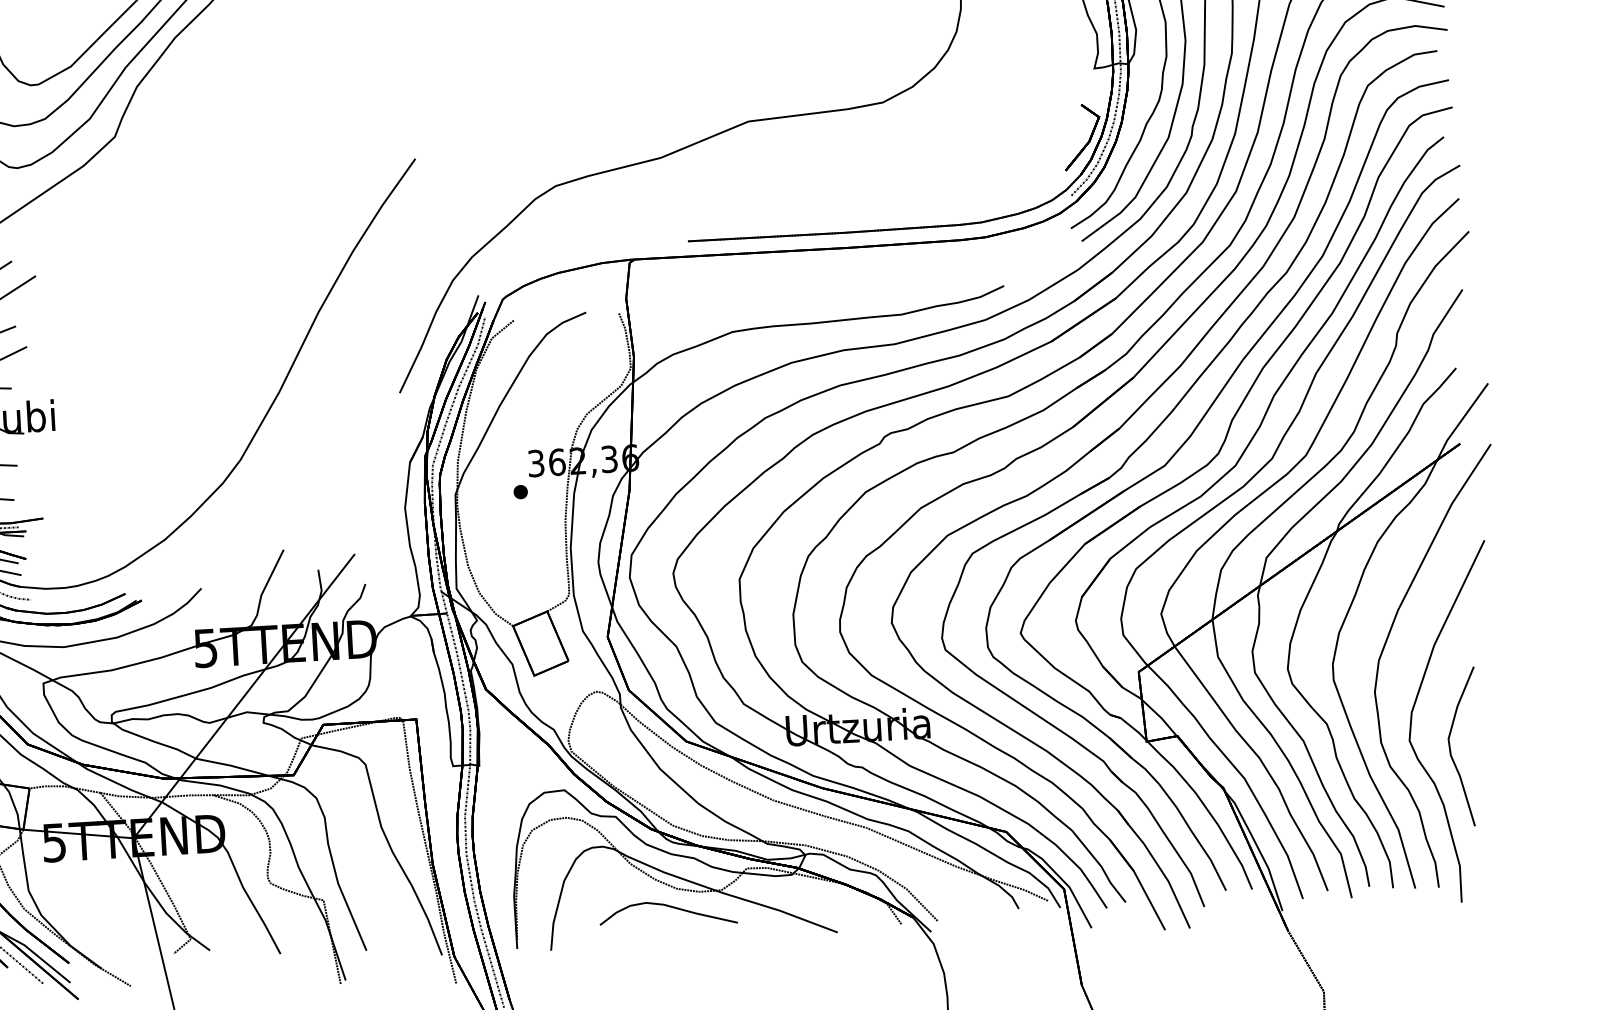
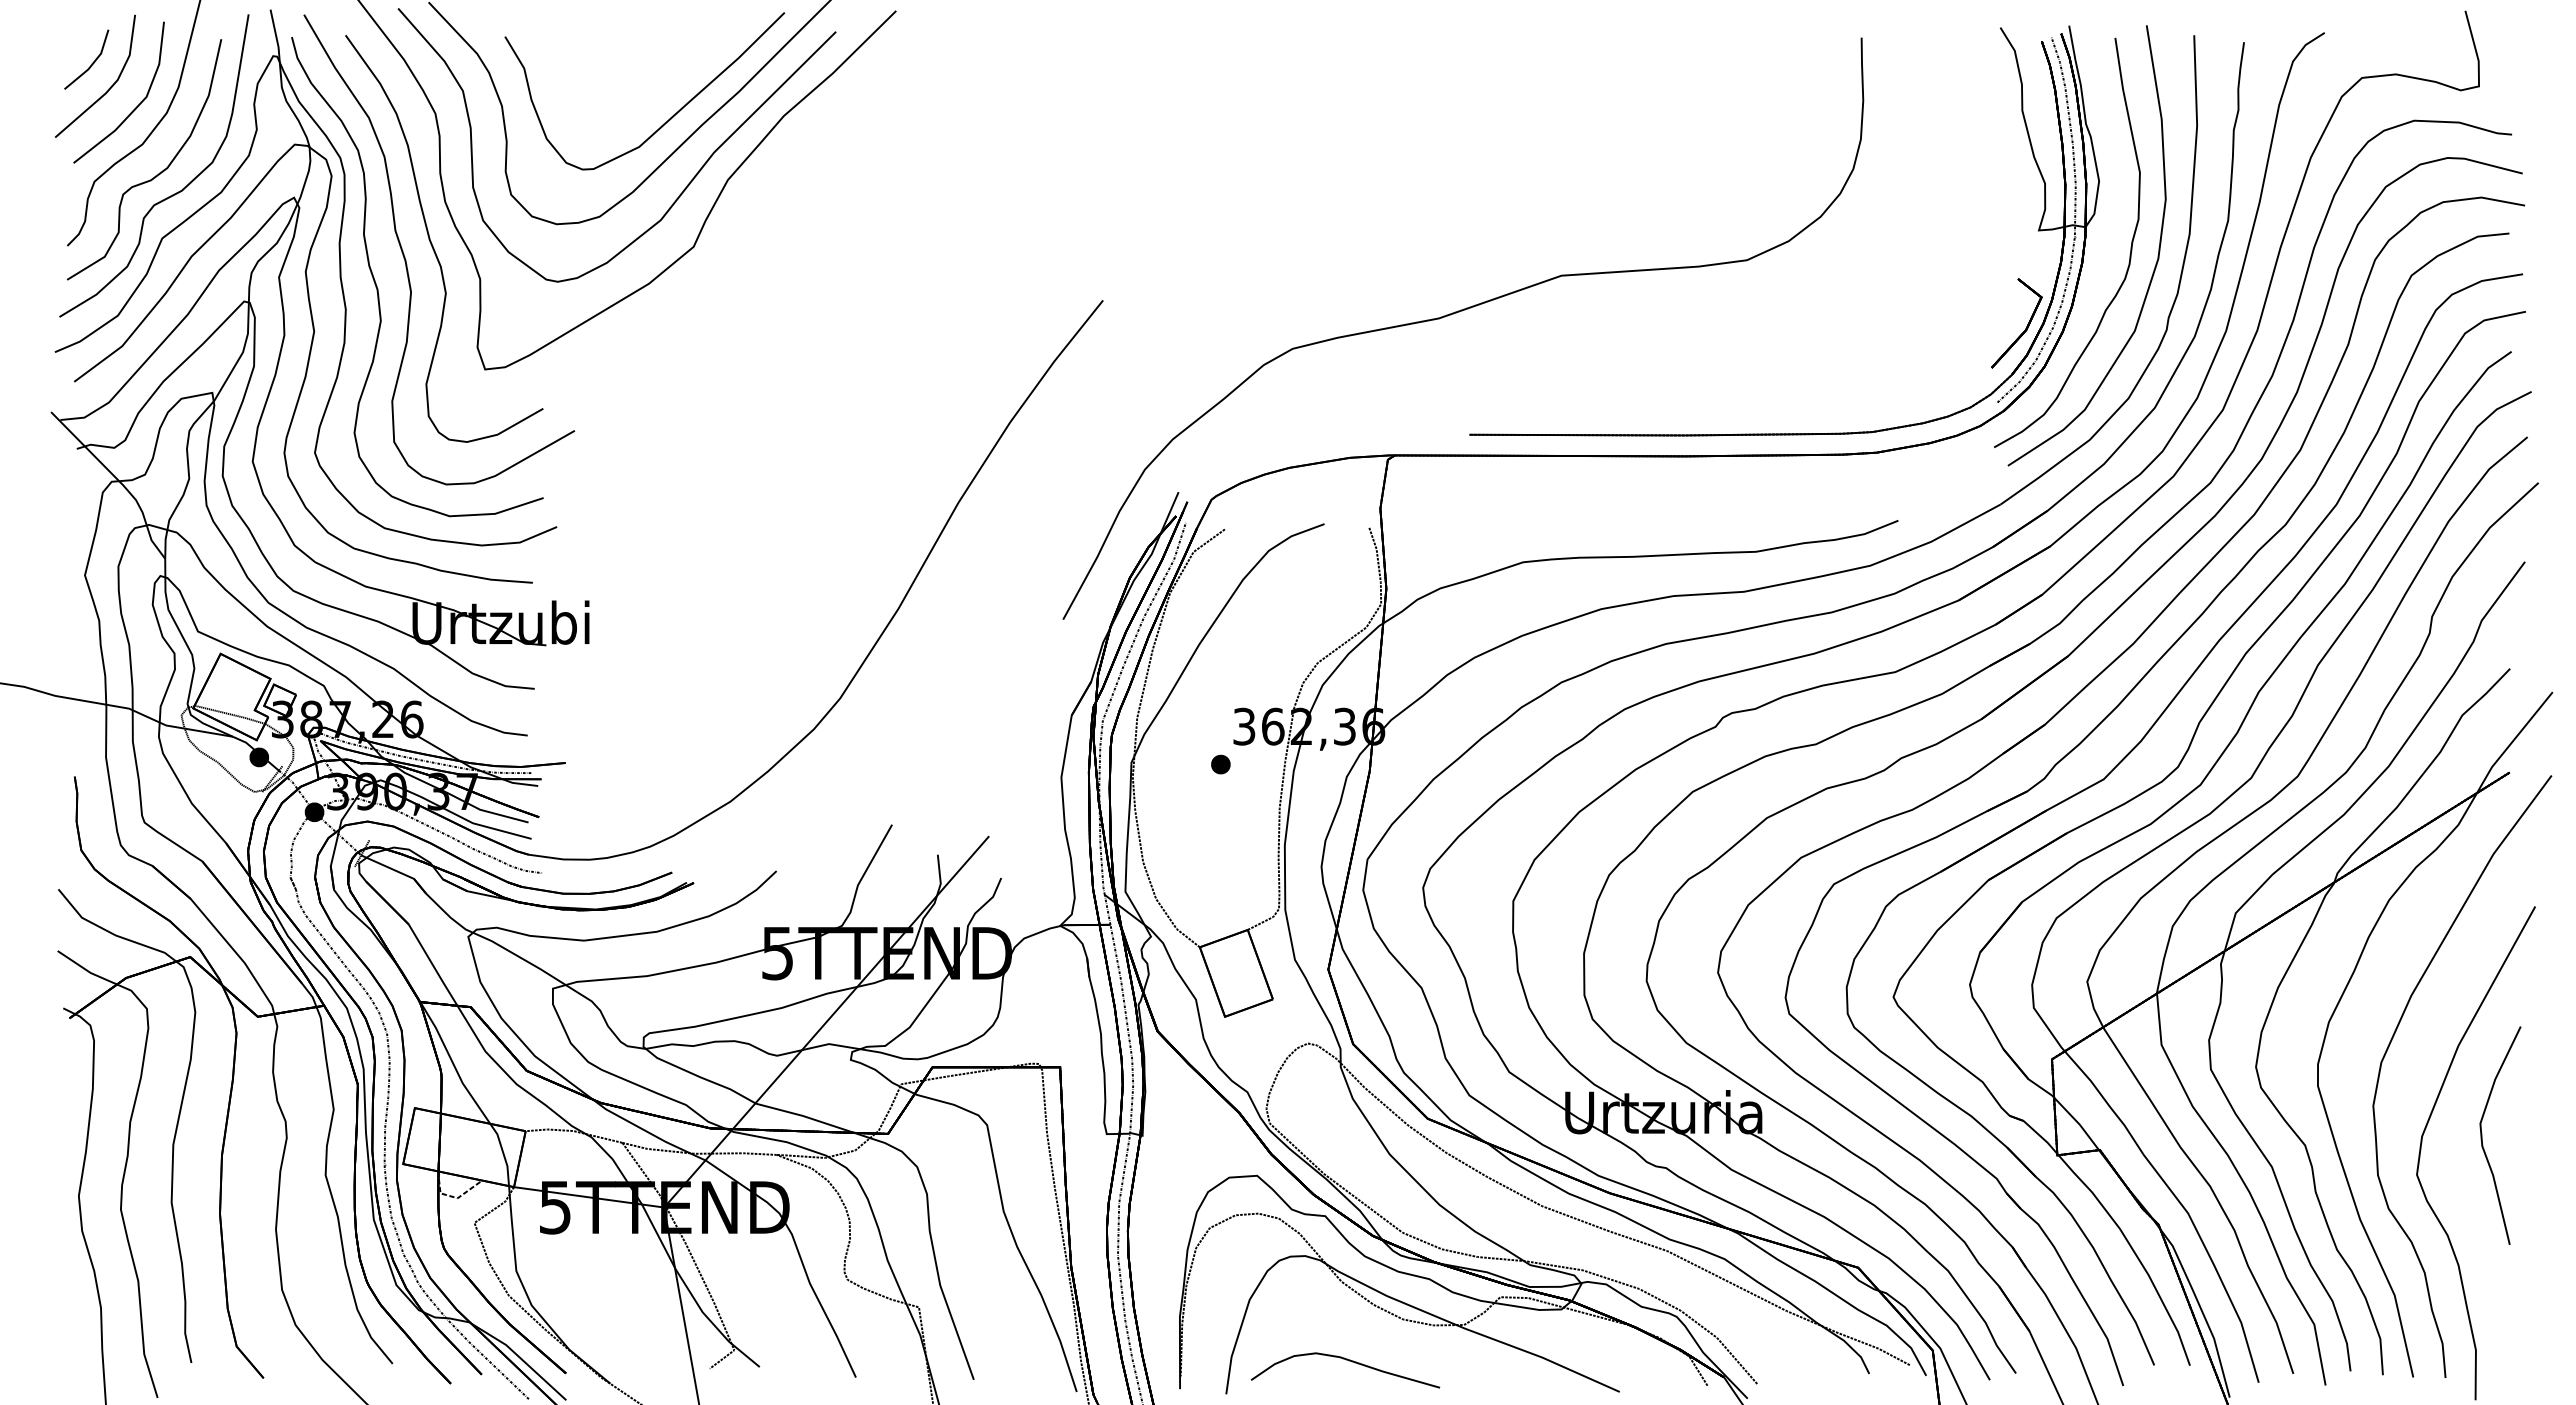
curve: (1450, 747) -> (2482, 1135), moved
curve: (670, 907) -> (1349, 1361), moved

